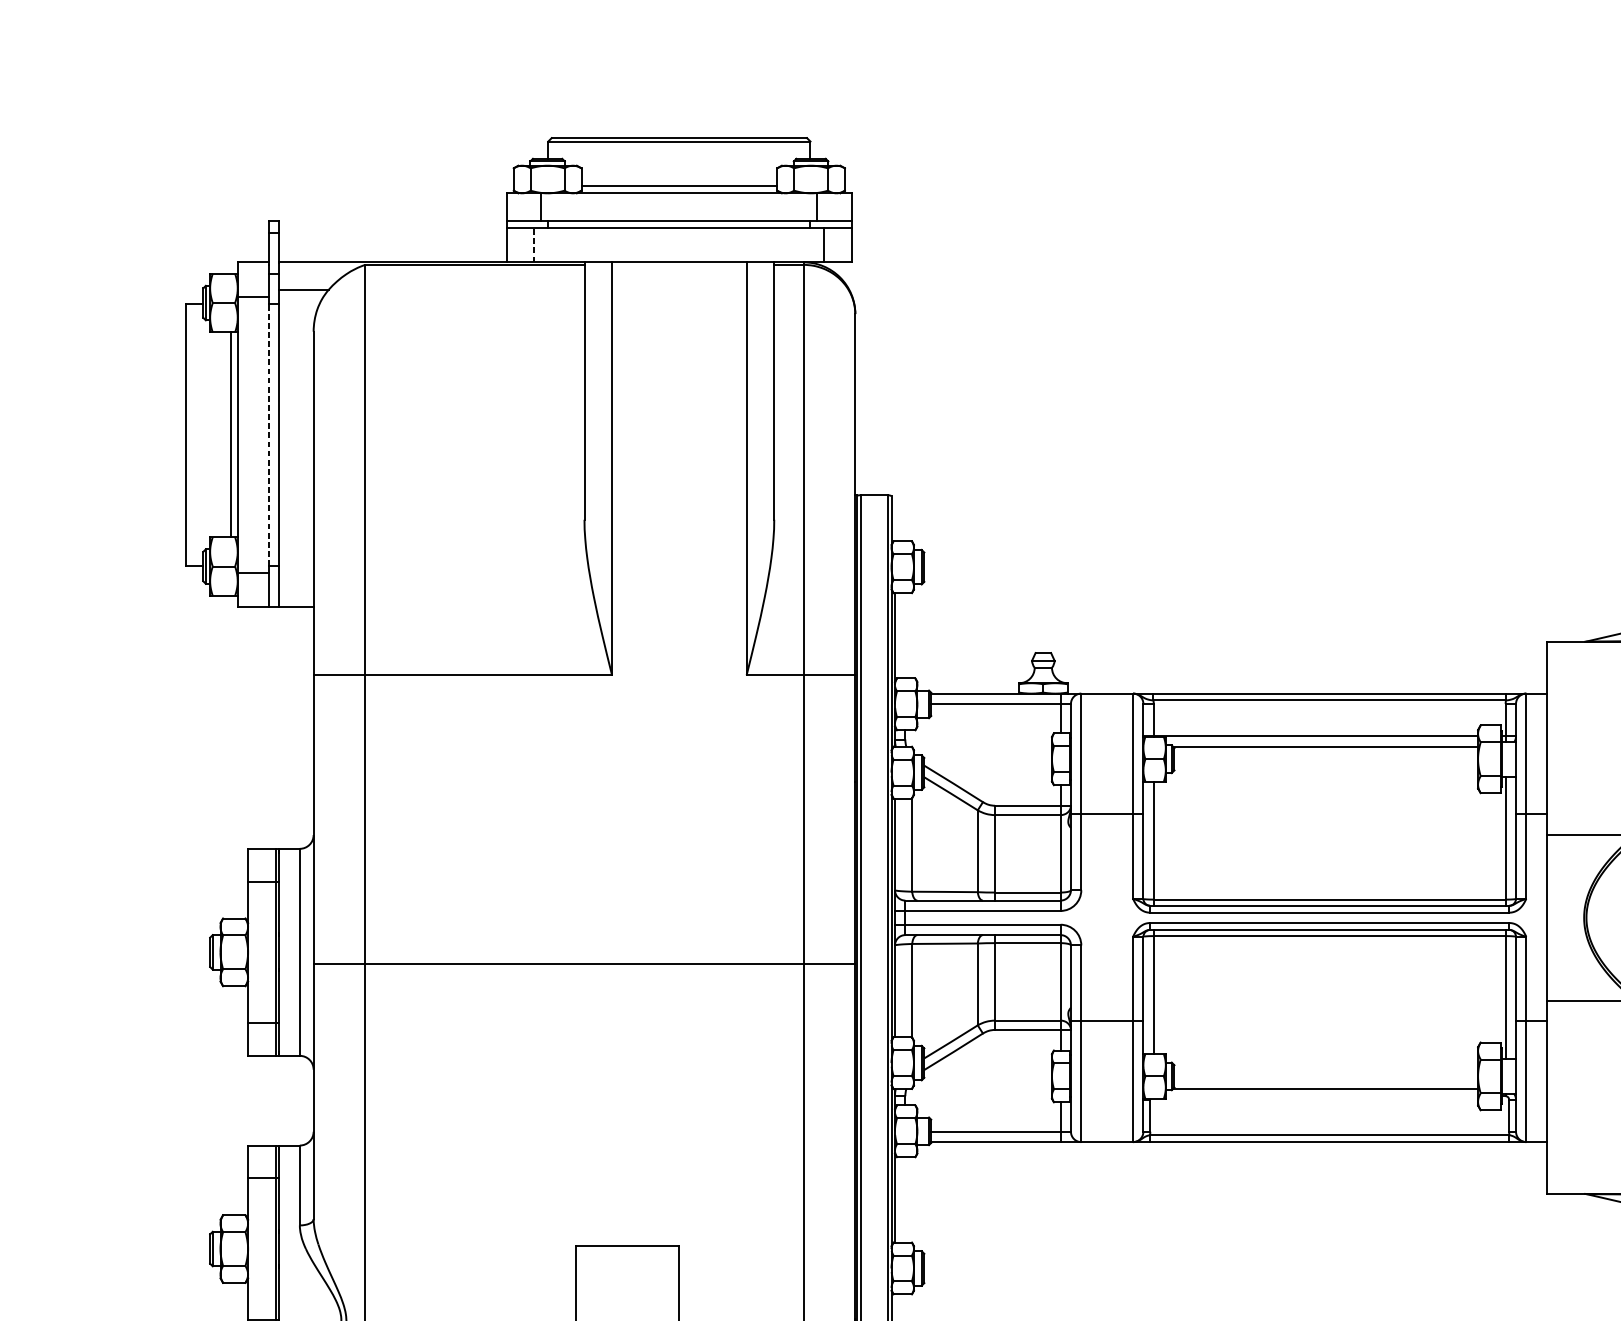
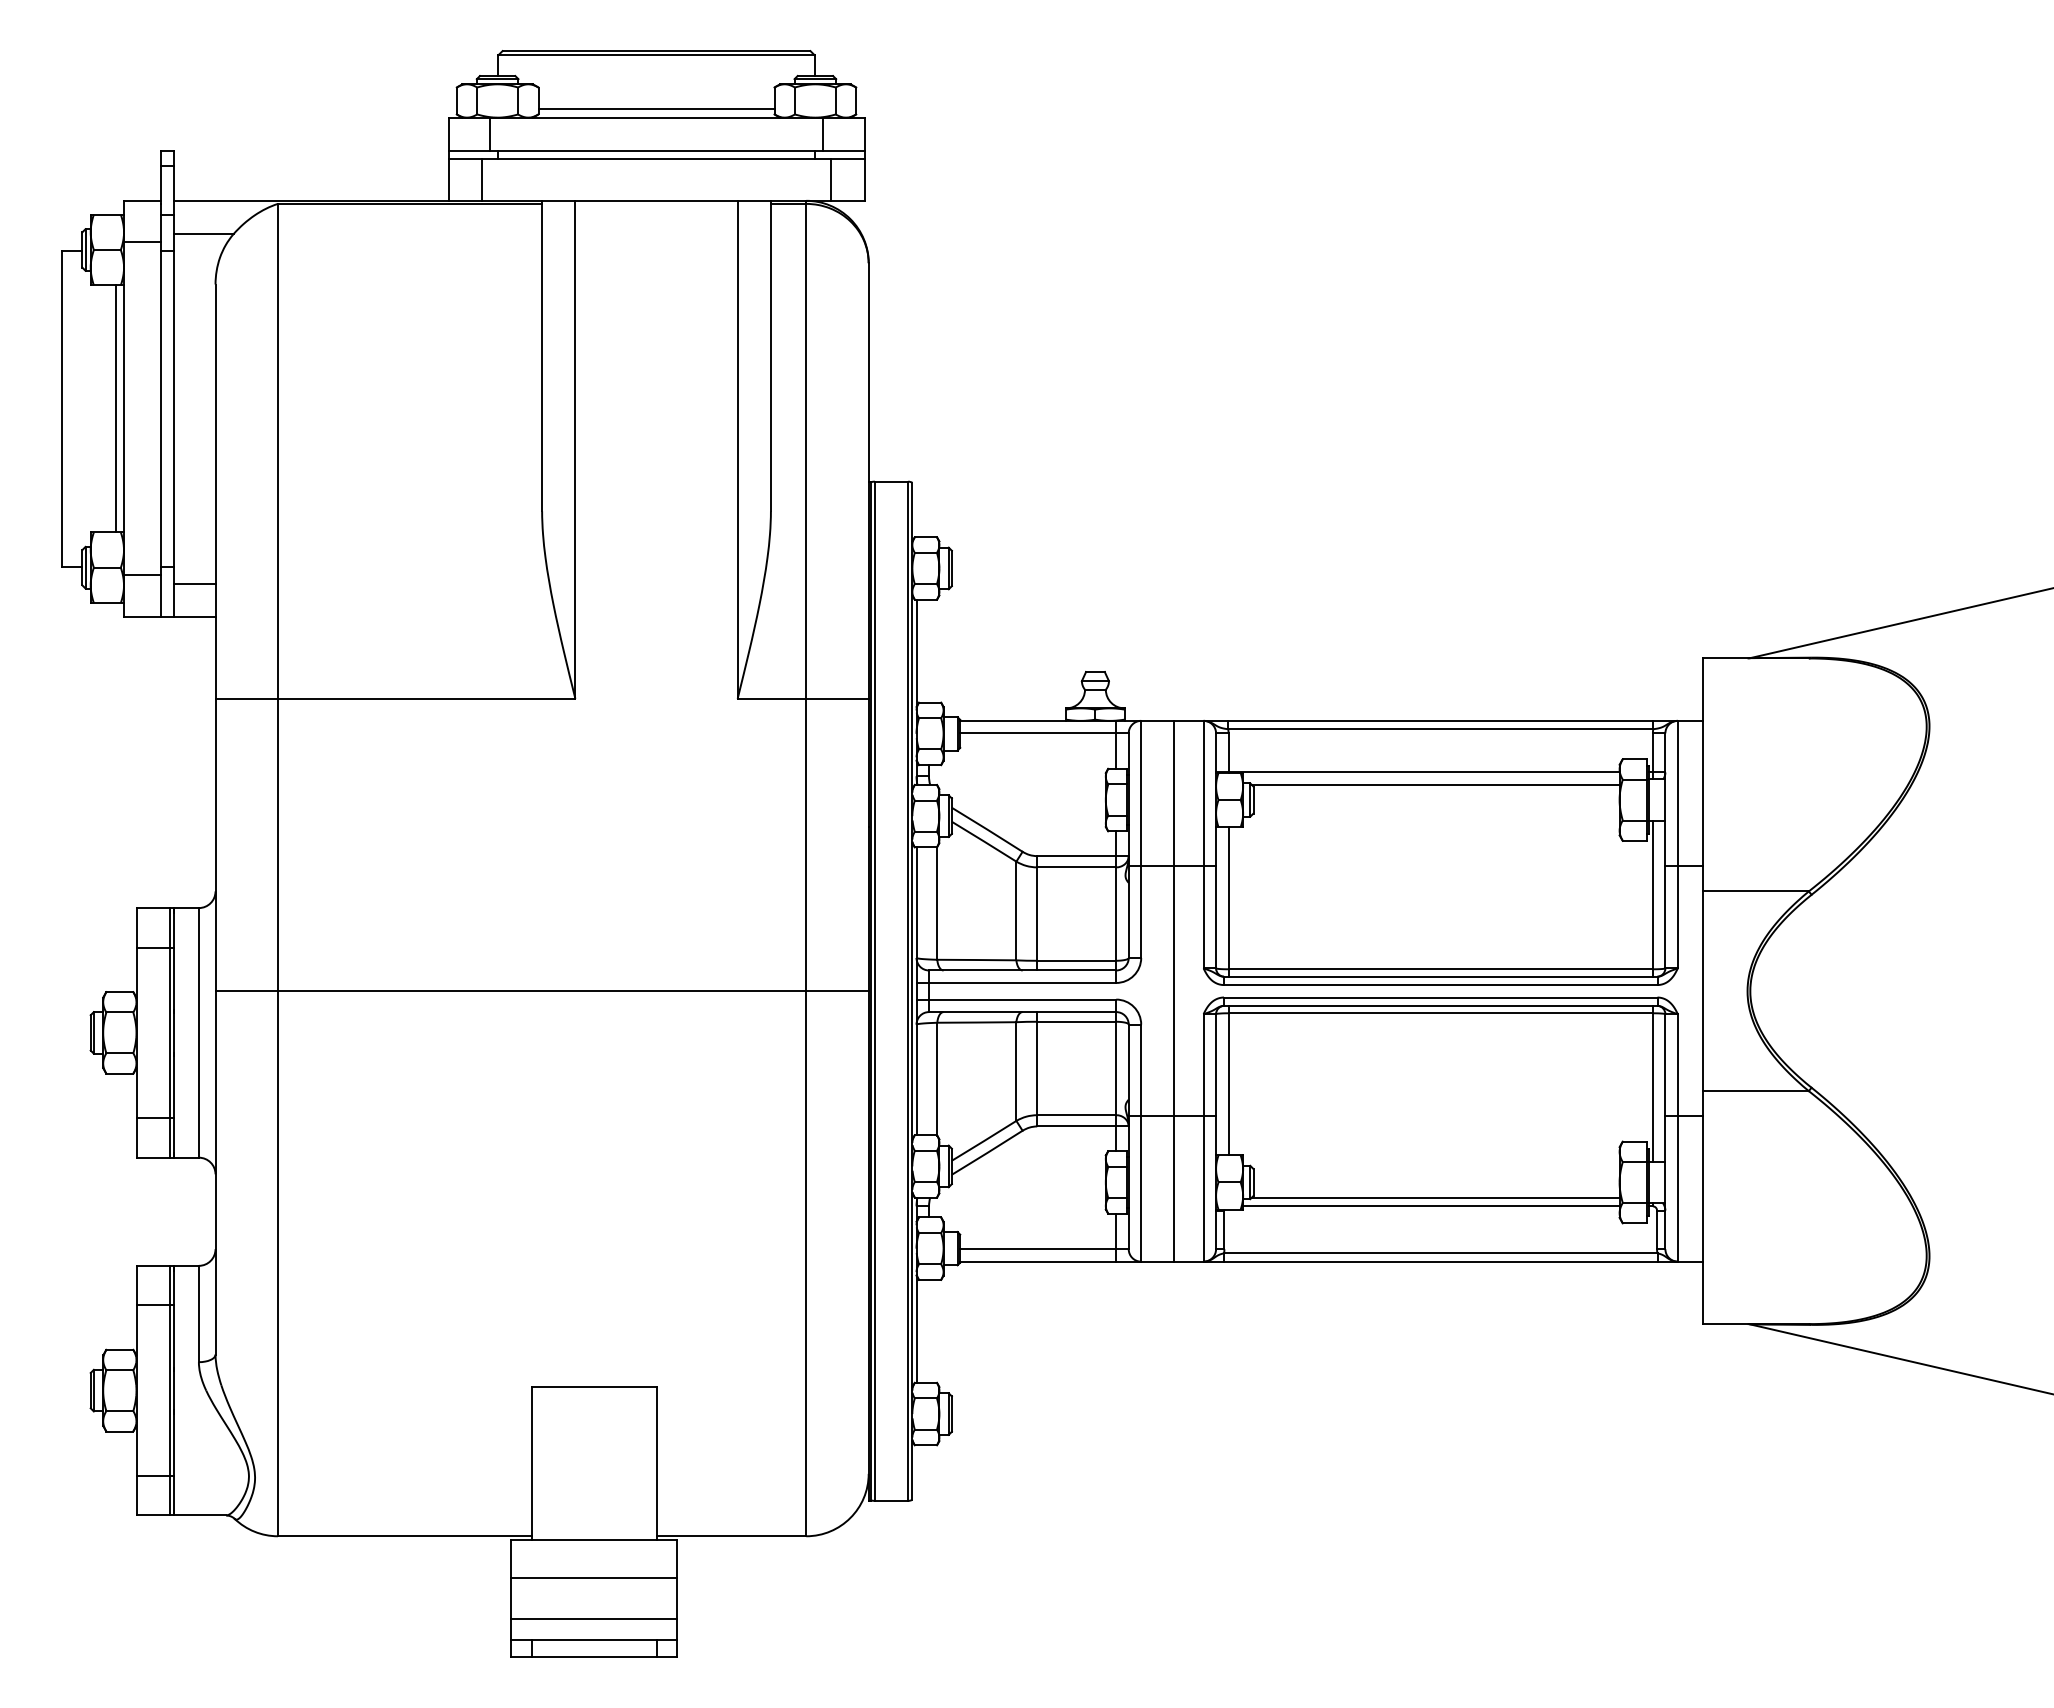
line: (534, 245) -> (481, 180), dashed -> solid
line: (268, 434) -> (161, 408), dashed -> solid
line: (296, 579) -> (194, 583), added
line: (1108, 917) -> (1174, 990), added
line: (583, 964) -> (541, 991), moved
line: (1322, 1096) -> (1431, 1206), added

